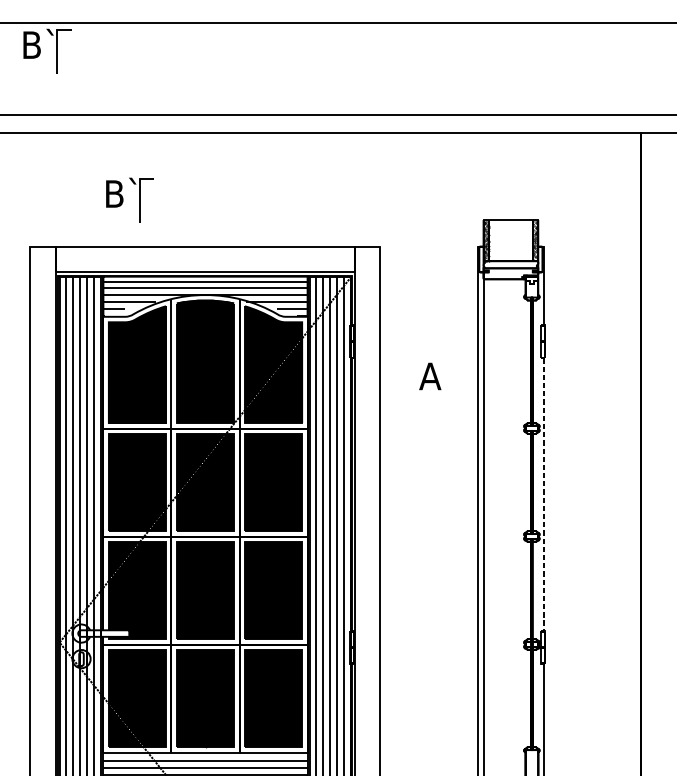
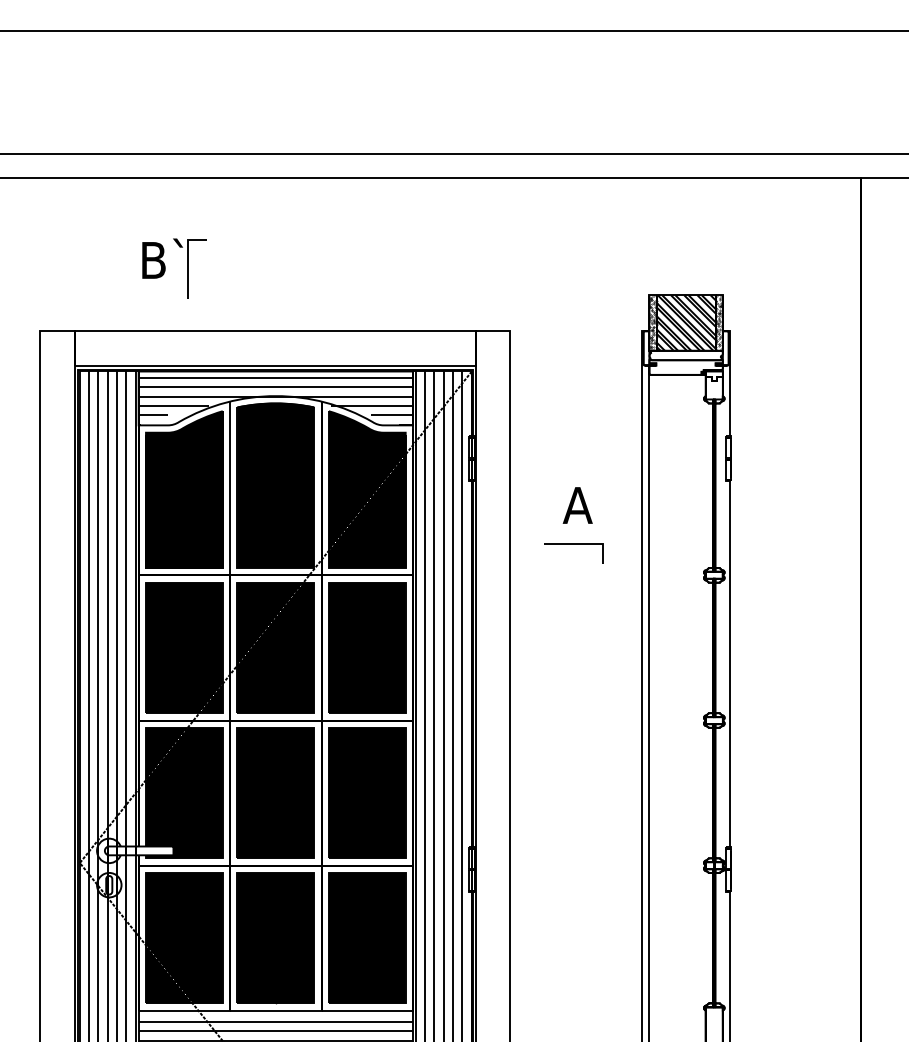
part: (40, 51) -> (54, 68), removed
hatch: (510, 240) -> (685, 322), added
curve: (427, 405) -> (573, 544), added
line: (543, 494) -> (730, 664), dashed -> solid

